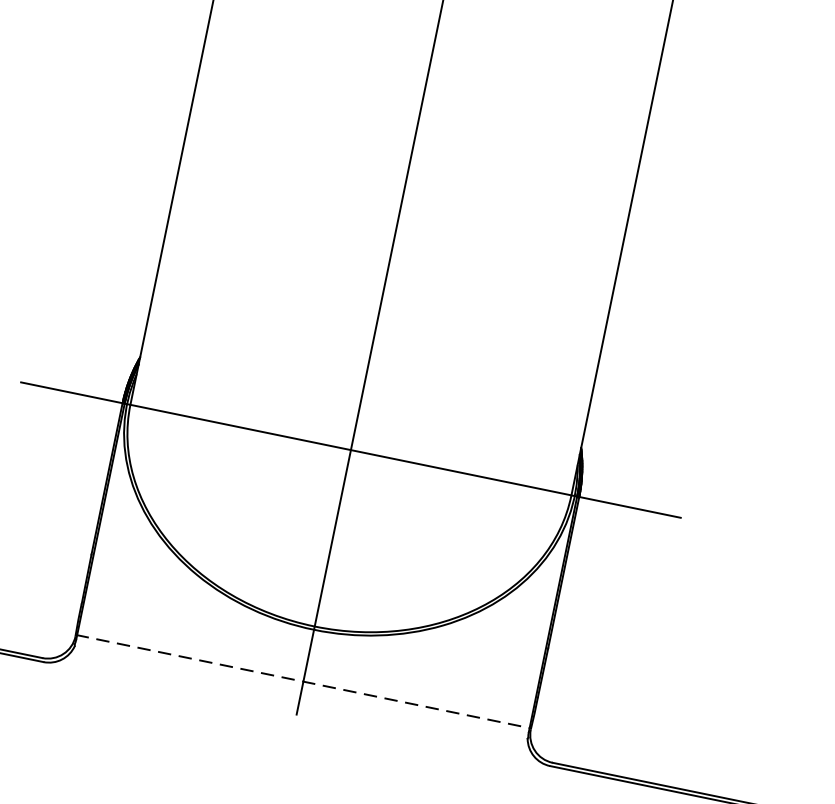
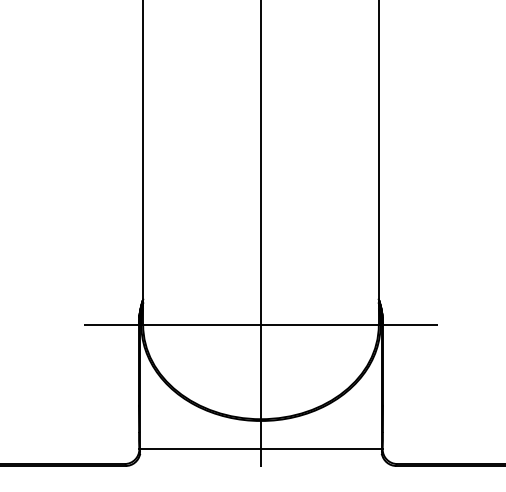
line: (302, 681) -> (260, 448), dashed -> solid

